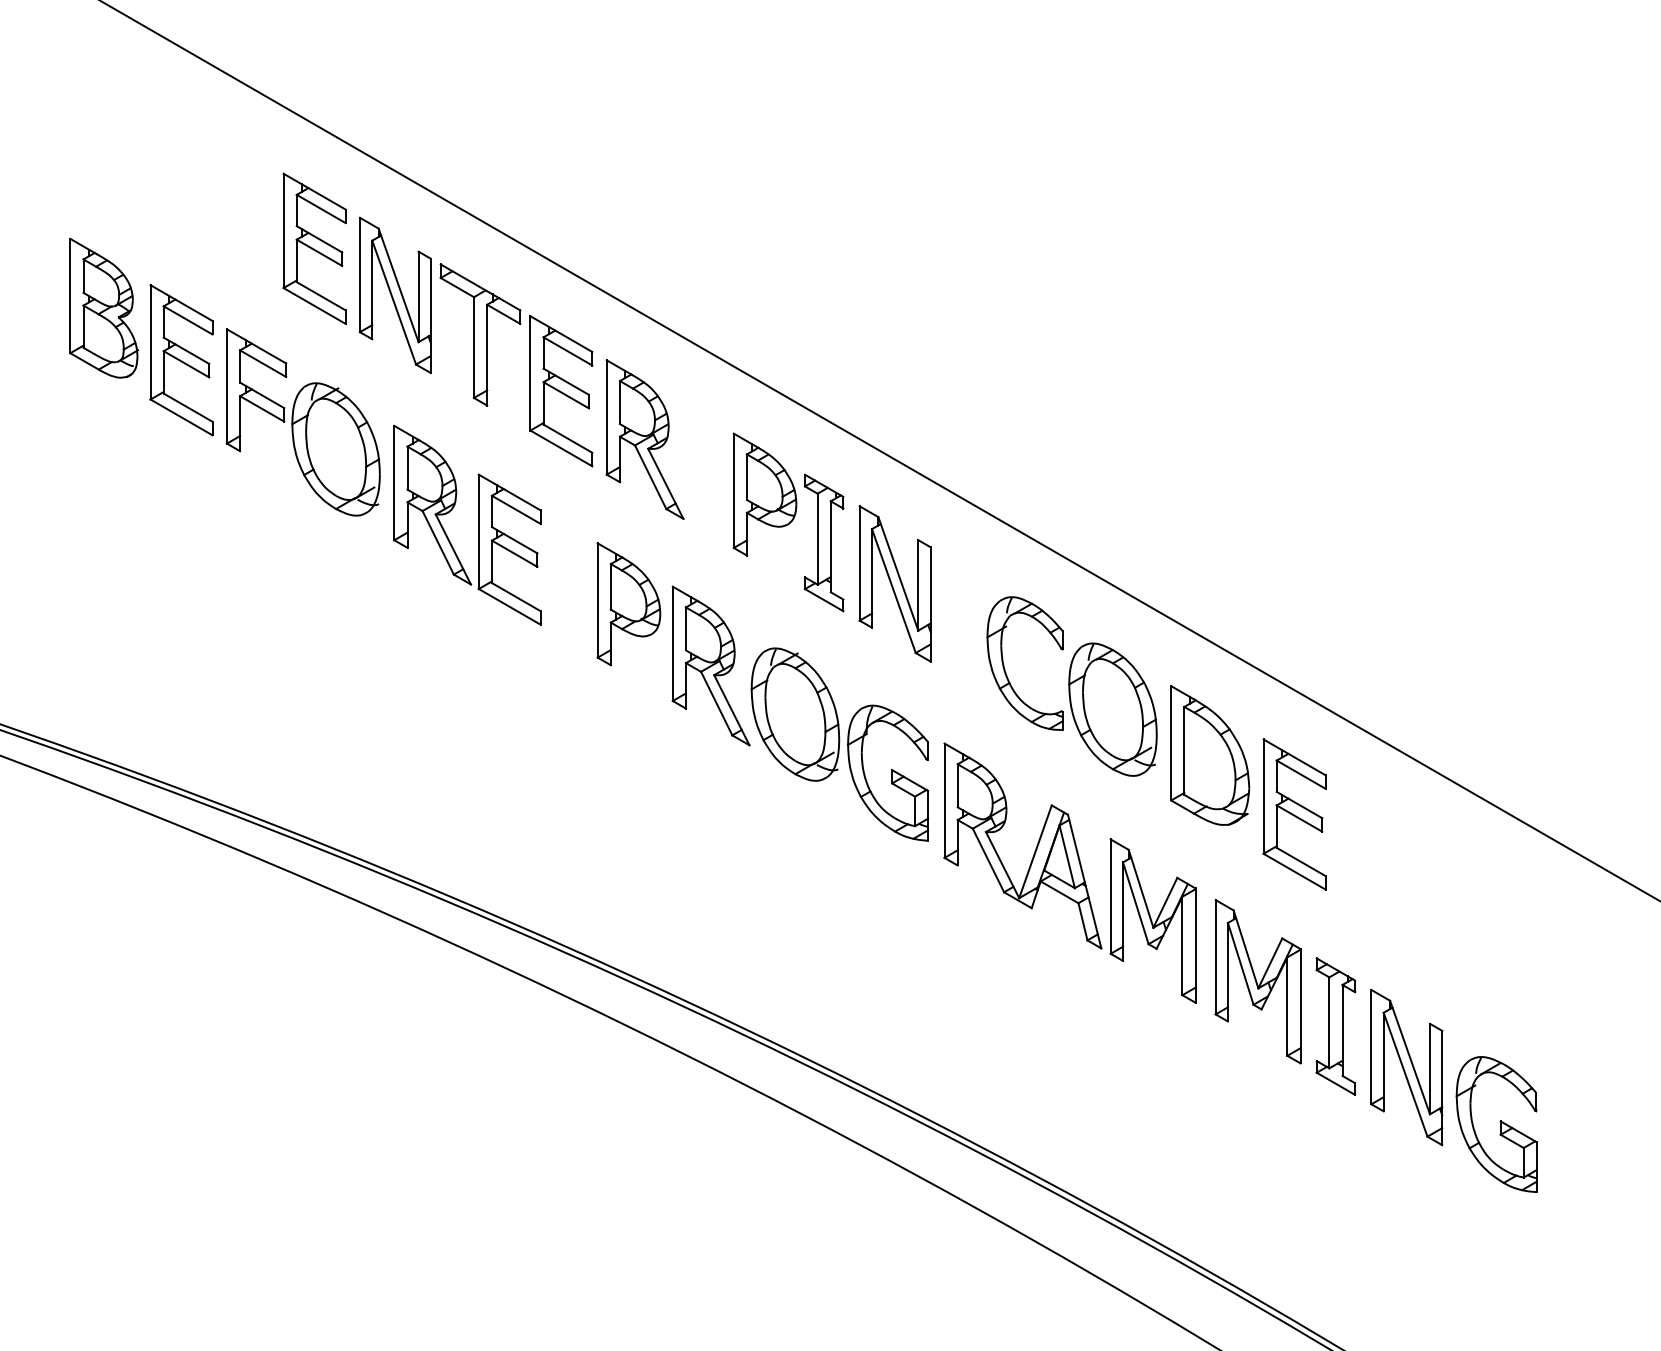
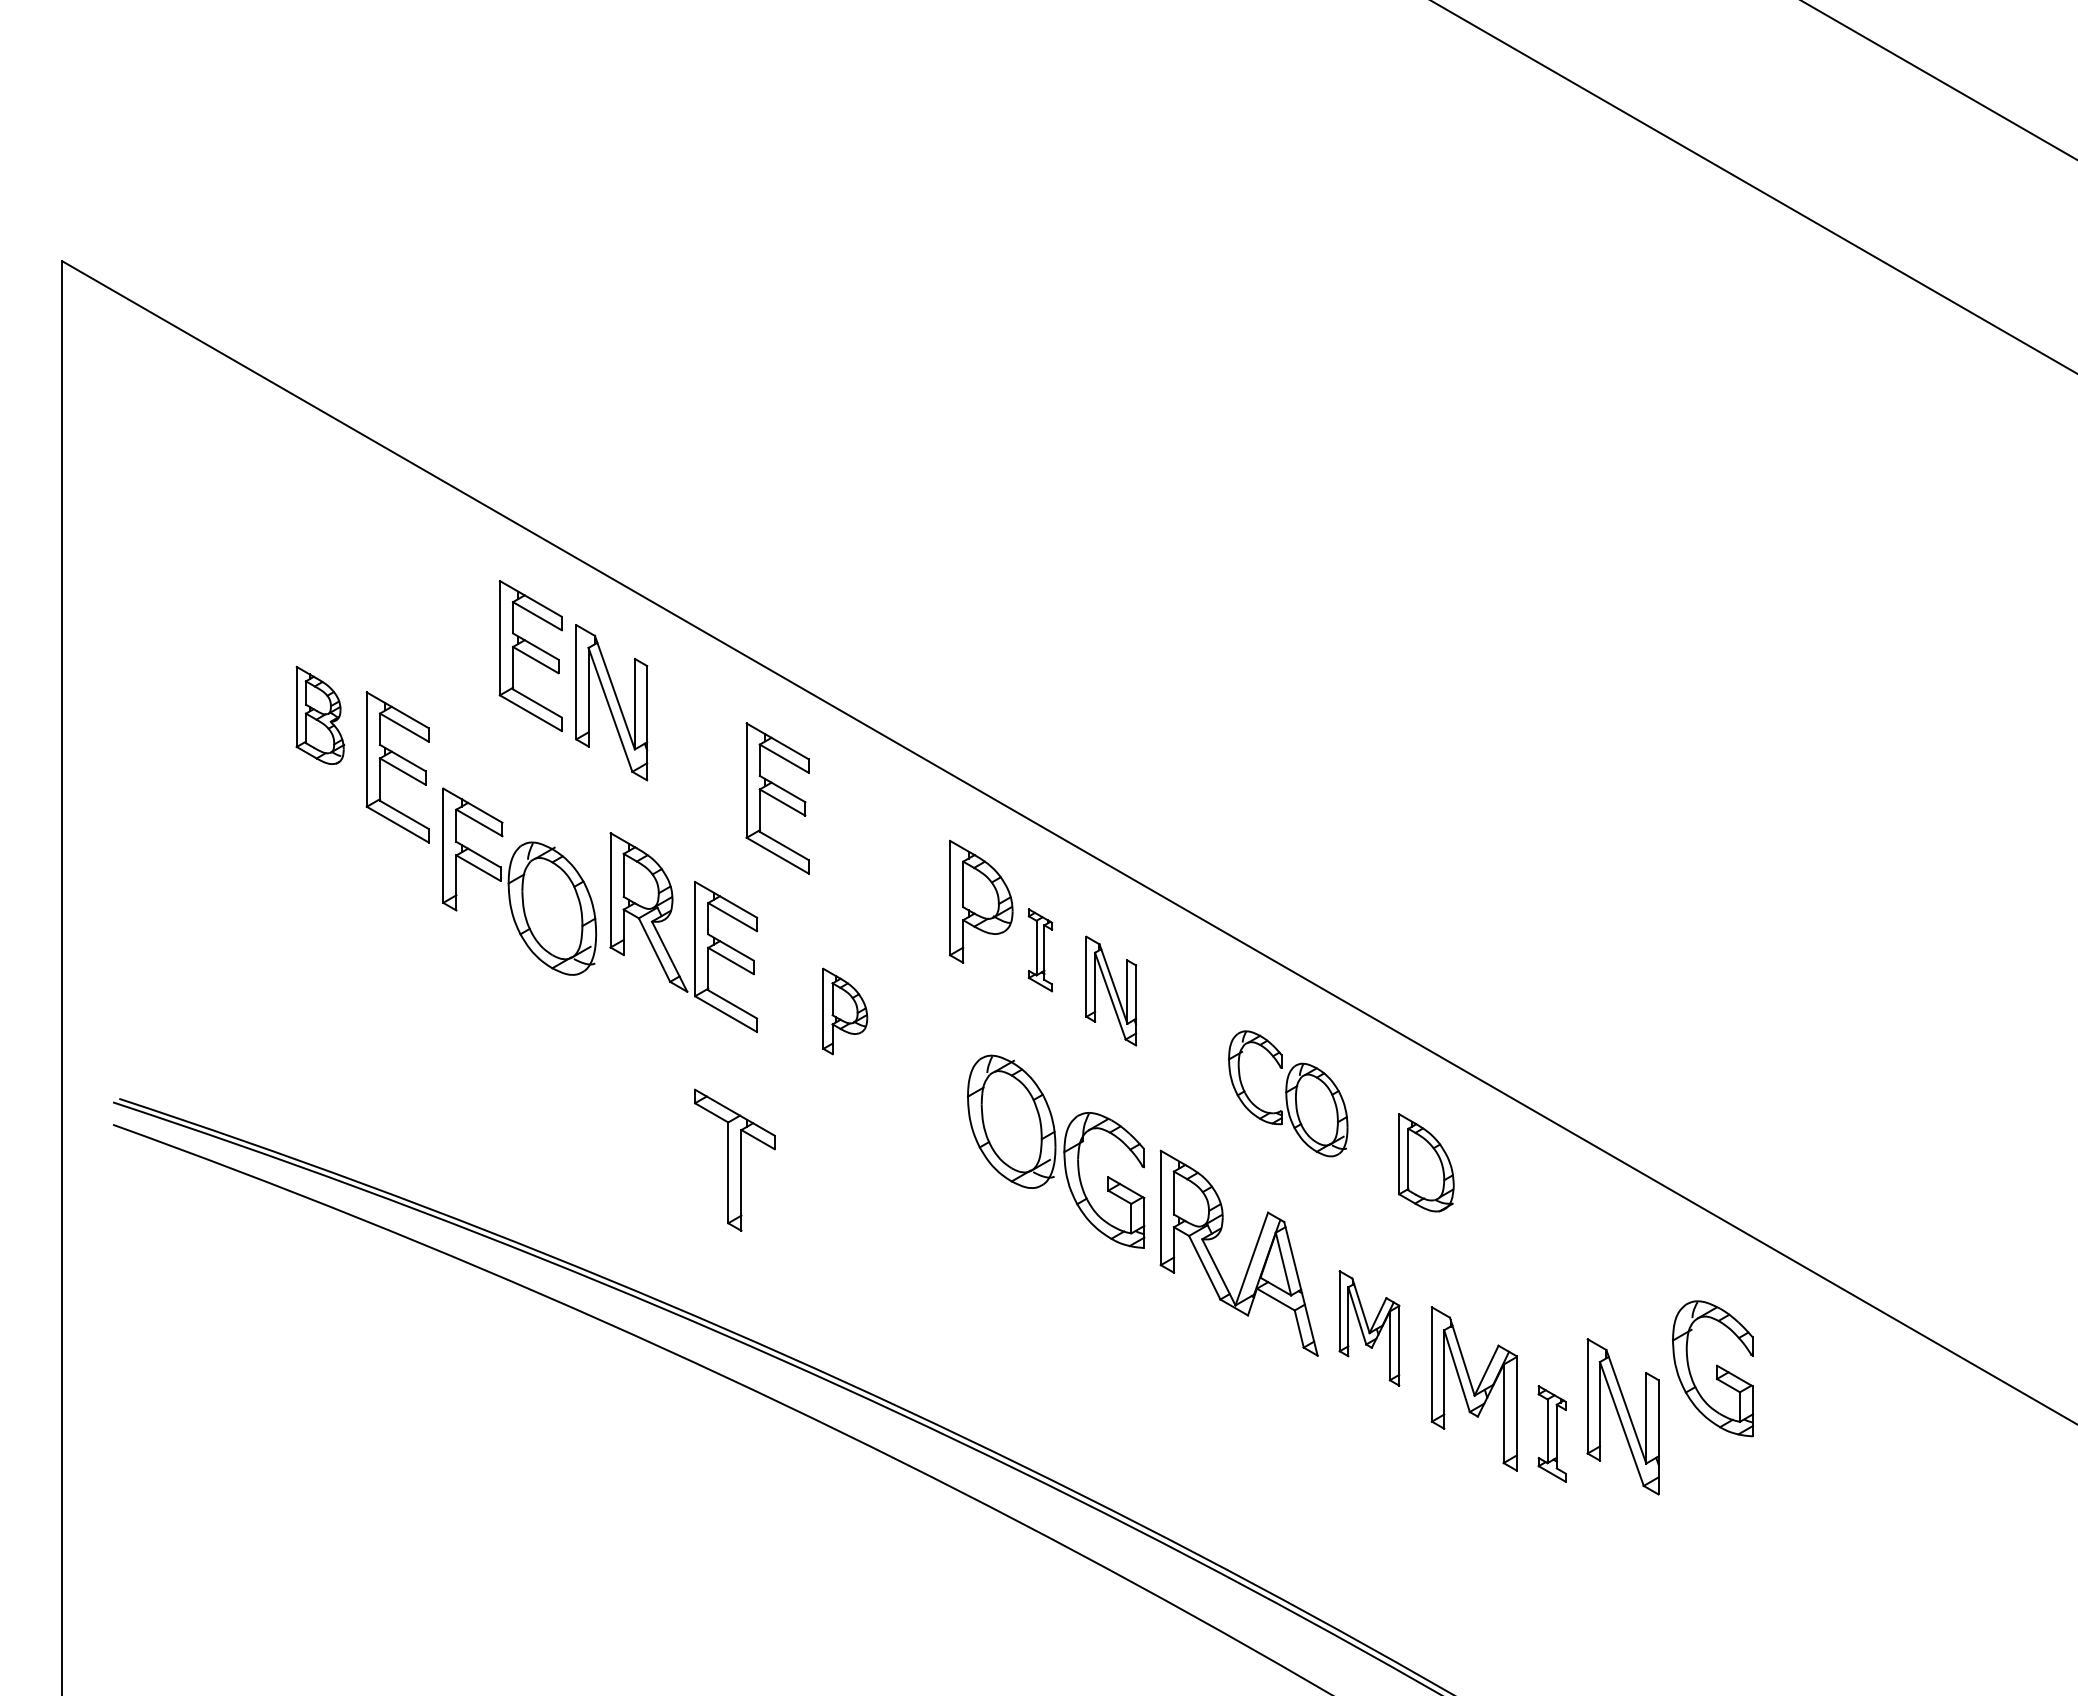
part: (104, 308) -> (320, 715), size x0.7
part: (480, 334) -> (734, 1159), moved
part: (303, 422) -> (519, 881), moved
part: (645, 439) -> (861, 846), removed
part: (824, 543) -> (1040, 950), size x0.6
part: (894, 583) -> (1110, 990), size x0.7
part: (629, 604) -> (845, 1011), size x0.7
part: (711, 666) -> (927, 1073), removed
part: (1071, 686) -> (1287, 1093), size x0.7
part: (1210, 755) -> (1426, 1162), size x0.7
part: (1294, 814) -> (1510, 1221), removed
part: (1153, 921) -> (1369, 1328), size x0.7
part: (1335, 1026) -> (1551, 1433), size x0.7
part: (1406, 1067) -> (1622, 1416), moved
part: (1496, 1124) -> (1712, 1368), moved

